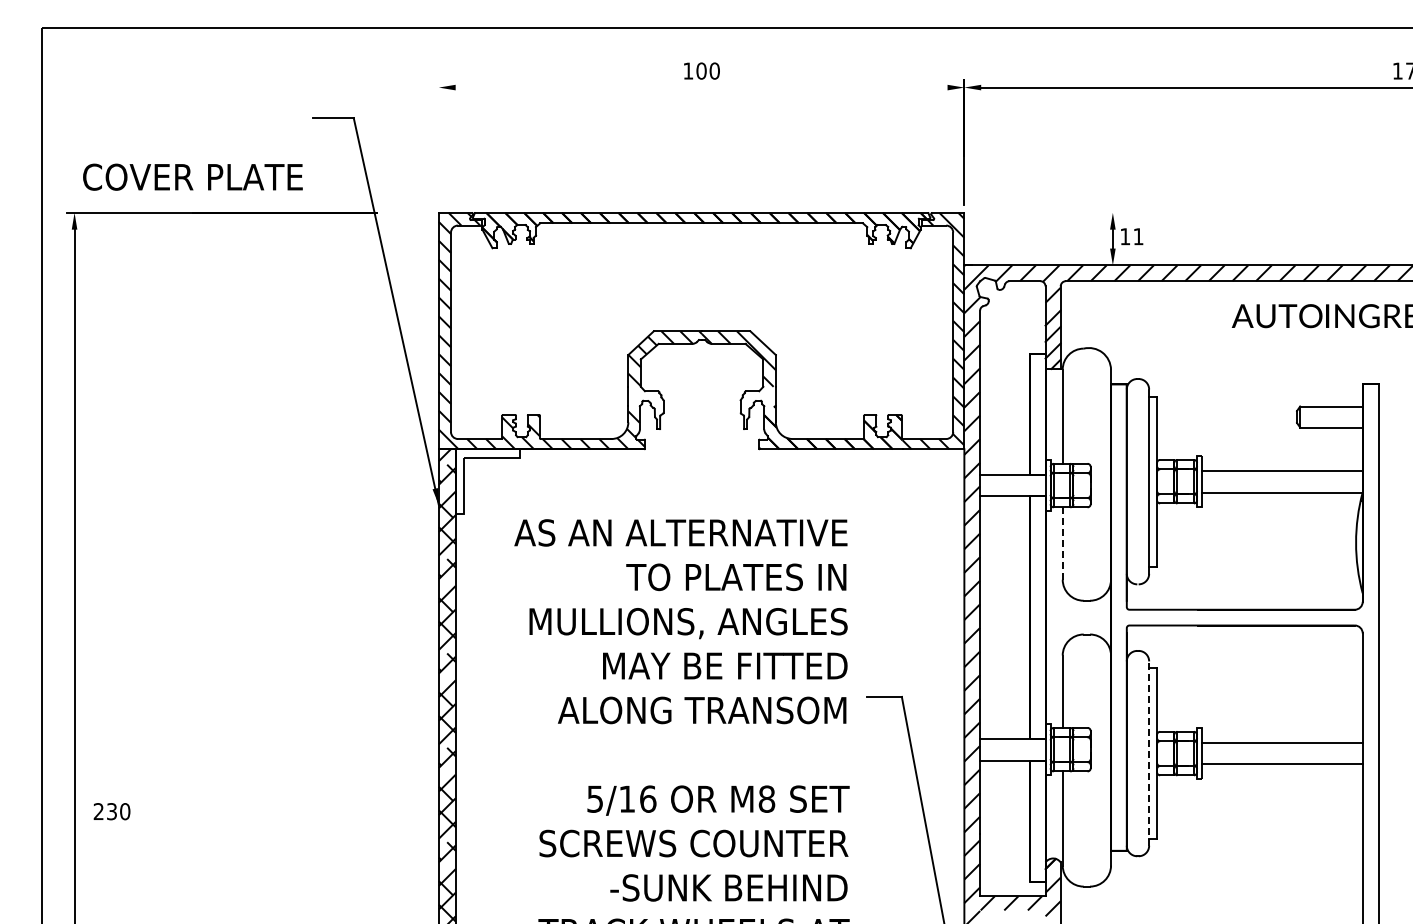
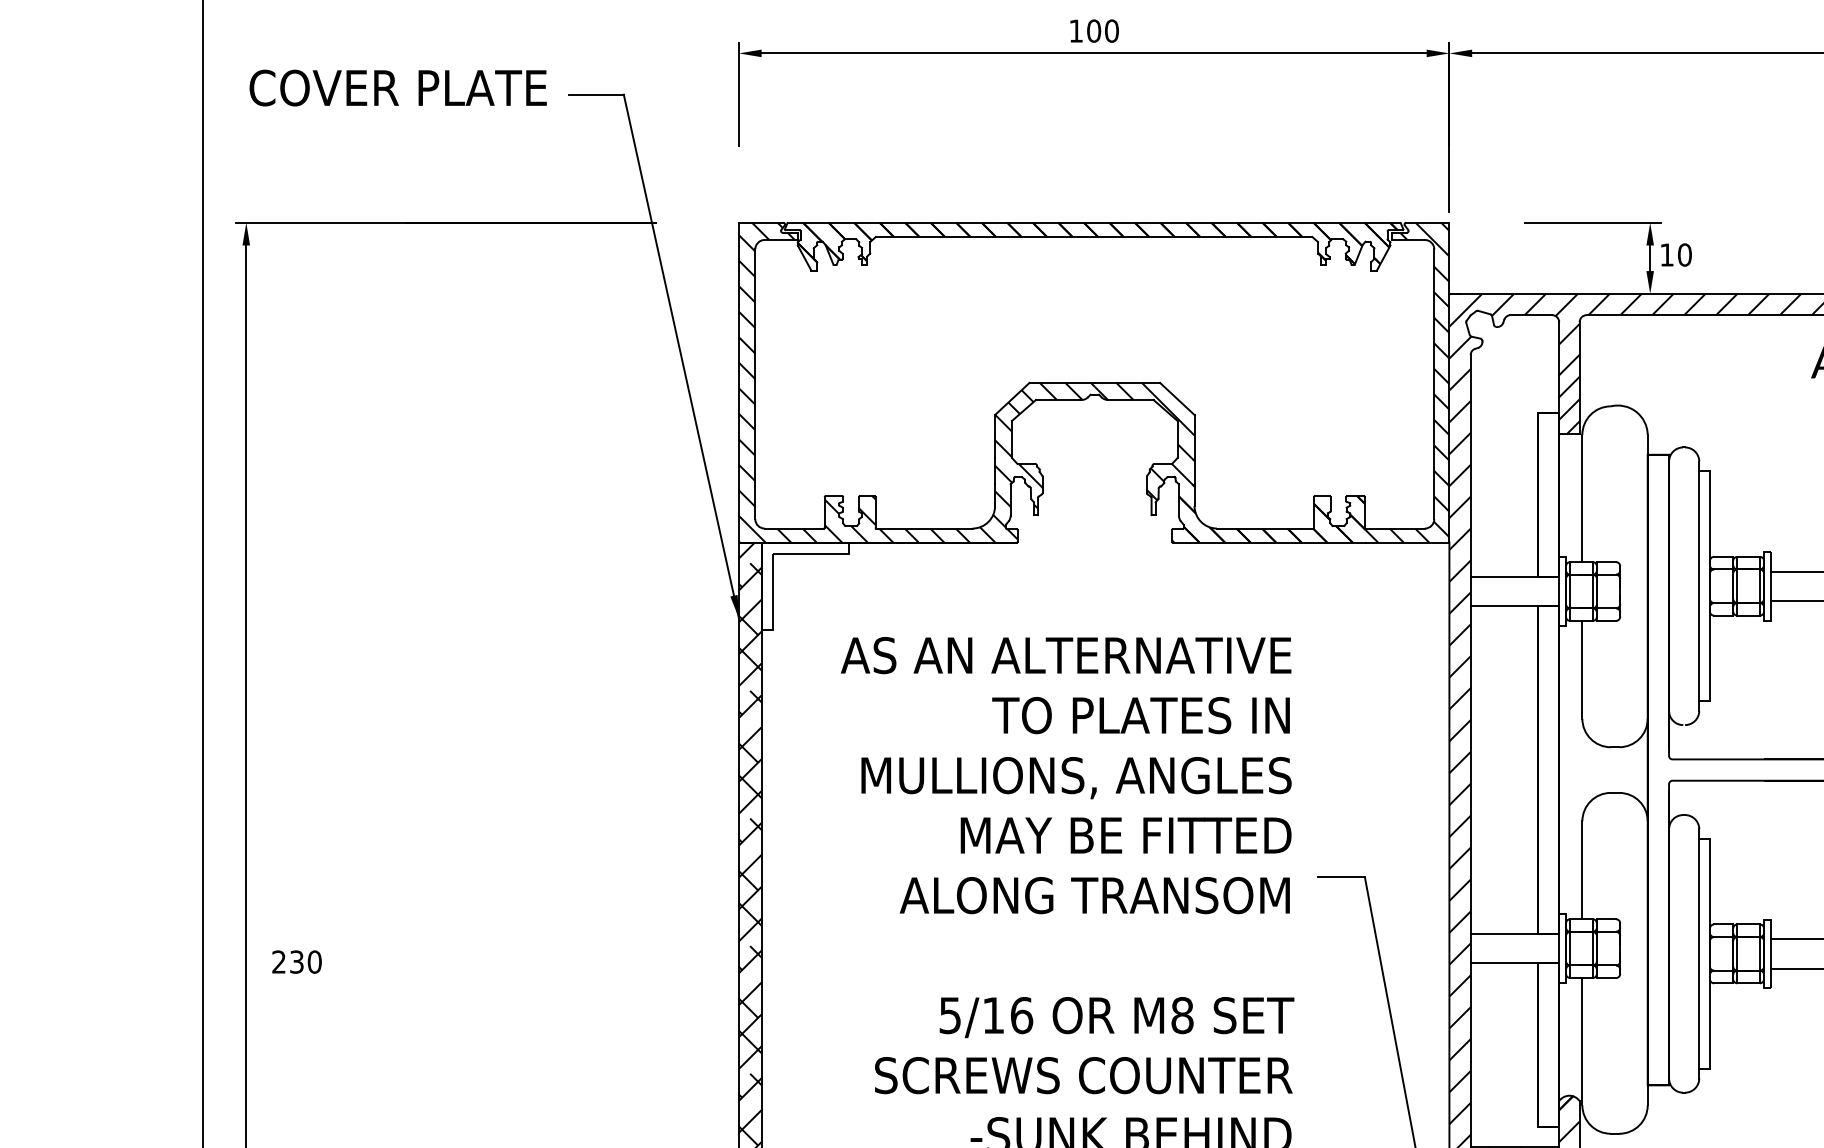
line: (701, 87) -> (1093, 53), added
line: (438, 117) -> (738, 93), added
text: (192, 176) -> (397, 87), moved
line: (1070, 212) -> (1592, 222), added
text: (1138, 236) -> (1684, 254), 11 -> 10
hatch: (757, 402) -> (1169, 479), added
hatch: (645, 407) -> (1018, 485), added
line: (1062, 544) -> (1582, 671), dashed -> solid
line: (1149, 753) -> (1699, 953), dashed -> solid
text: (111, 811) -> (296, 961), moved

